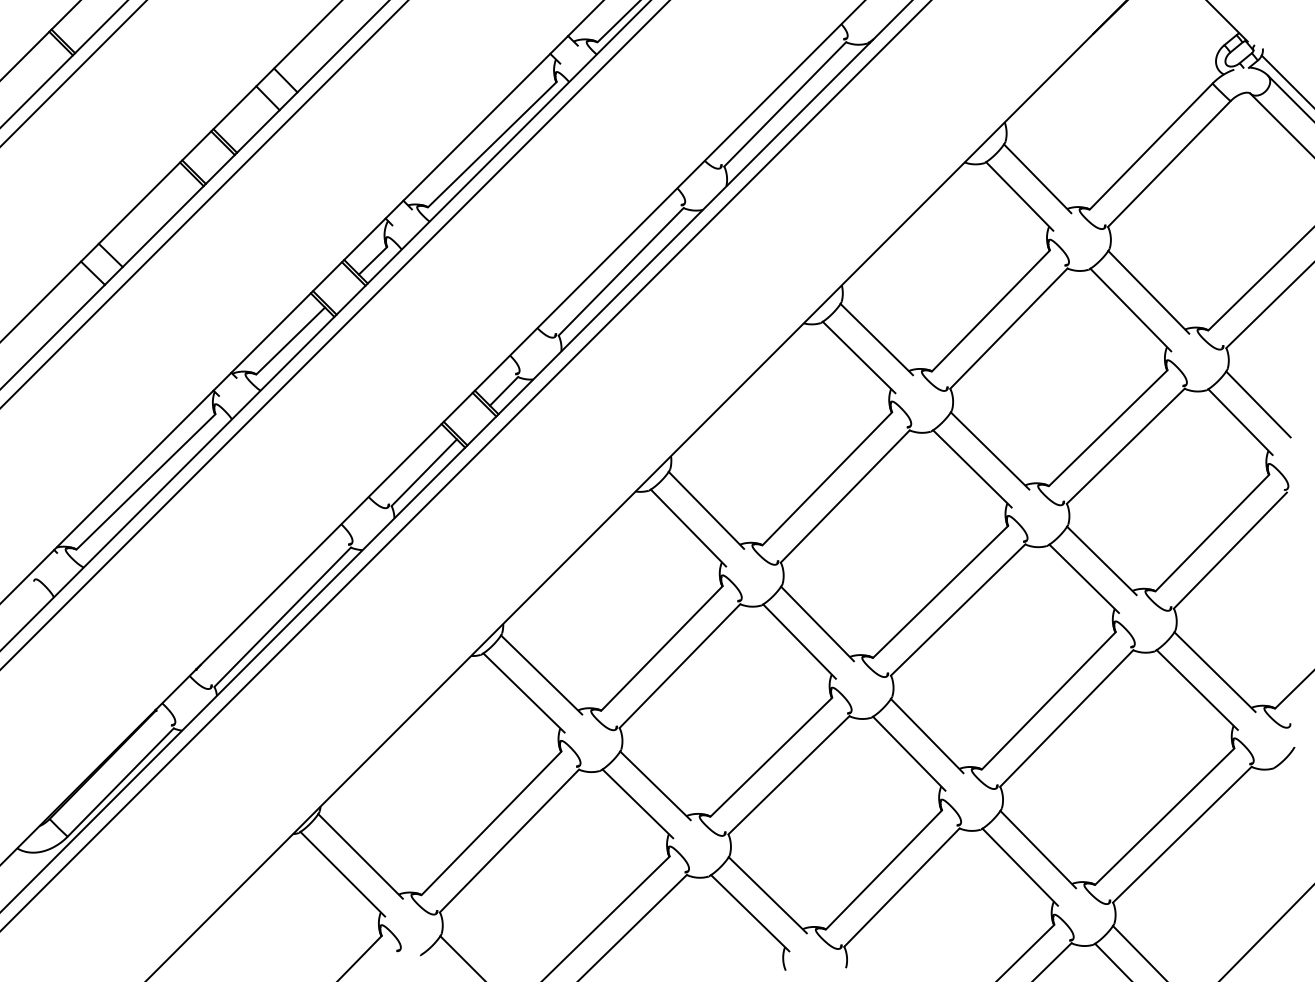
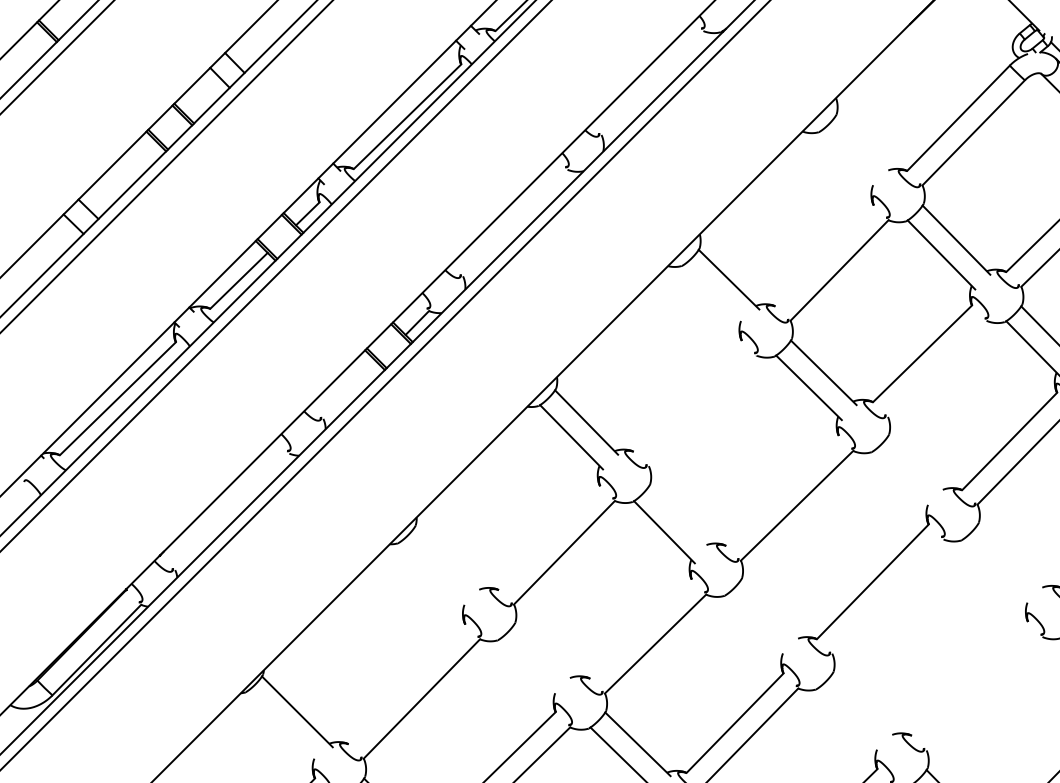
line: (785, 104) -> (652, 83), removed
line: (1037, 178) -> (863, 144), removed
line: (1019, 196) -> (848, 160), removed
line: (620, 271) -> (514, 222), removed
line: (990, 310) -> (824, 255), removed
line: (858, 357) -> (713, 294), removed
line: (1125, 445) -> (937, 368), removed
line: (423, 472) -> (350, 390), removed
line: (826, 478) -> (687, 395), removed
line: (844, 496) -> (702, 410), removed
line: (1101, 560) -> (916, 464), removed
line: (1083, 578) -> (901, 479), removed
line: (940, 591) -> (782, 490), removed
line: (282, 616) -> (232, 511), removed
line: (817, 623) -> (679, 517), removed
line: (661, 648) -> (549, 538), removed
line: (1214, 671) -> (1011, 557), removed
line: (541, 674) -> (448, 559), removed
line: (1196, 689) -> (996, 572), removed
line: (523, 692) -> (433, 574), removed
line: (1066, 718) -> (887, 596), removed
line: (926, 736) -> (770, 611), removed
line: (909, 753) -> (756, 625), removed
line: (770, 757) -> (640, 629), removed
line: (655, 785) -> (544, 652), removed
line: (637, 803) -> (528, 667), removed
line: (1164, 816) -> (969, 678), removed
line: (491, 822) -> (406, 683), removed
line: (1182, 834) -> (984, 693), removed
line: (1038, 849) -> (864, 706), removed
line: (1019, 866) -> (848, 720), removed
line: (342, 873) -> (282, 726), removed

